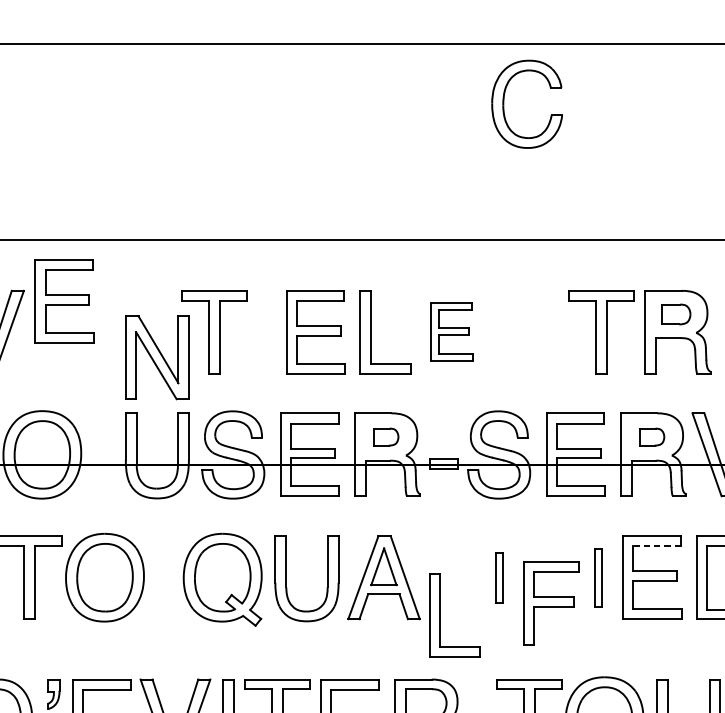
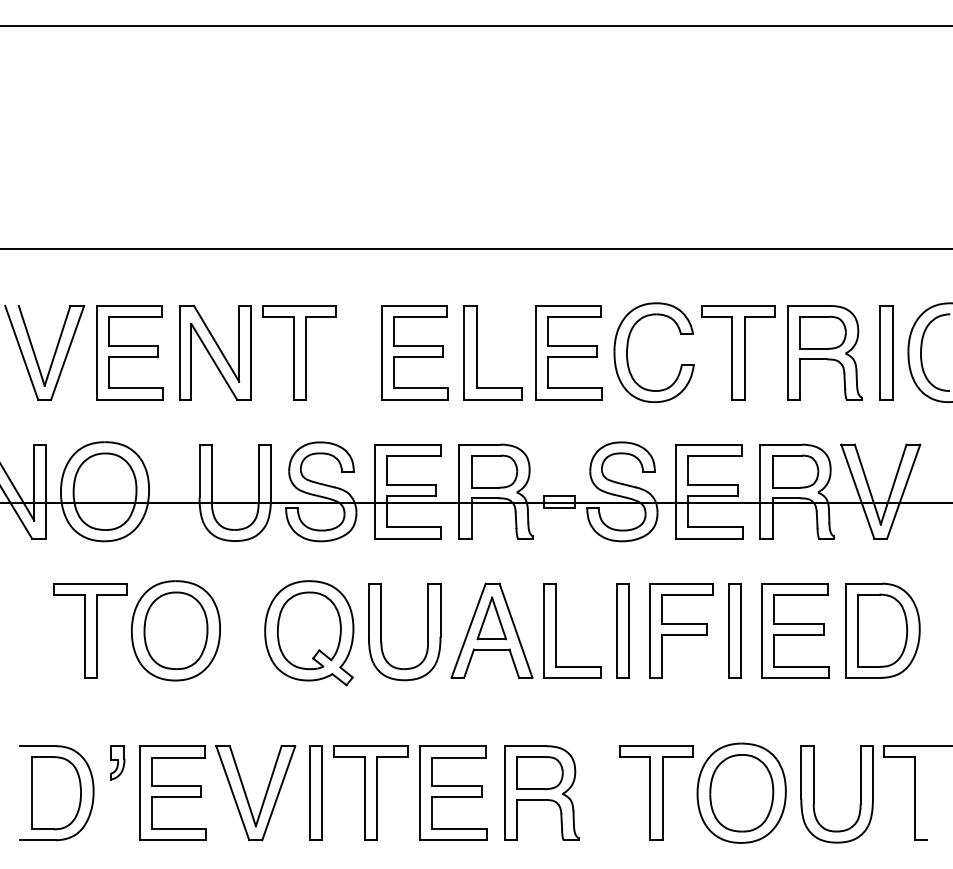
part: (504, 100) -> (628, 348), moved
part: (63, 301) -> (129, 352), moved
part: (675, 314) -> (822, 332), size x1.43
part: (451, 331) -> (568, 352), size x1.43
part: (157, 357) -> (215, 352), moved
part: (386, 437) -> (494, 471), size x1.67
part: (652, 437) -> (795, 471), size x1.67
line: (657, 546) -> (801, 595), dashed -> solid
part: (499, 577) -> (622, 630), size x1.67
part: (598, 577) -> (734, 630), size x1.43
part: (551, 603) -> (681, 630), moved
part: (440, 615) -> (556, 630), moved

